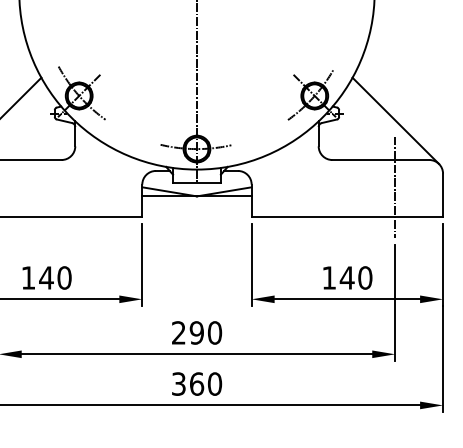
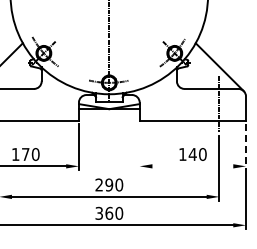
line: (251, 263) -> (139, 146), removed
line: (443, 265) -> (246, 147), solid -> dashed
text: (46, 277) -> (25, 154), 140 -> 170
line: (346, 299) -> (192, 166), removed

